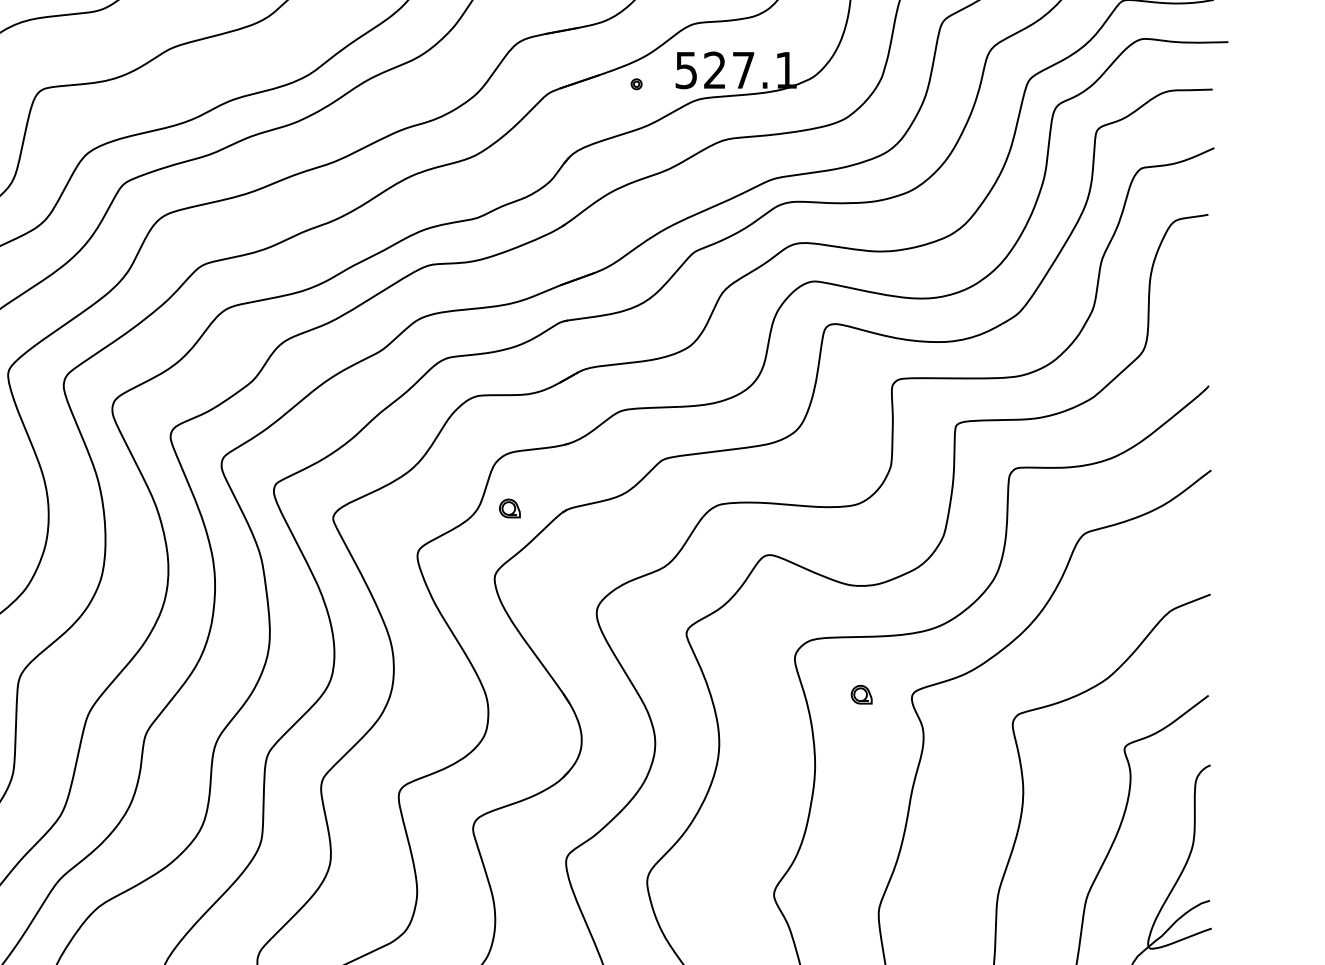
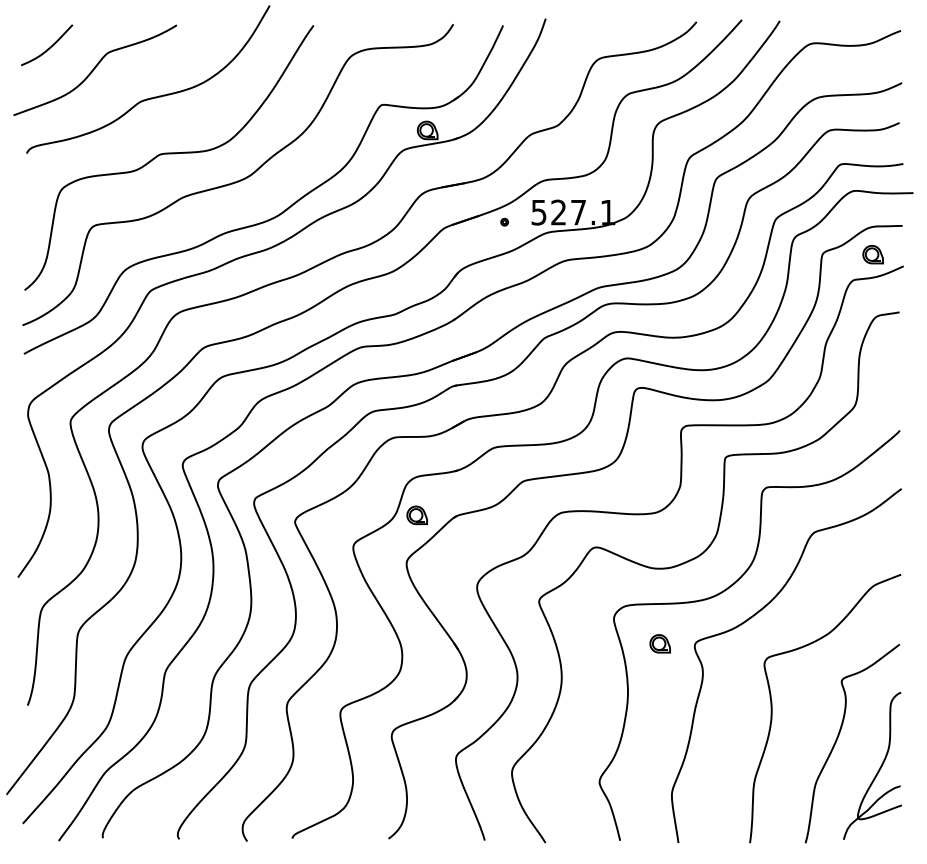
part: (1169, 131) -> (872, 254), added
part: (508, 507) -> (416, 514), size x1.43
part: (860, 694) -> (659, 643), size x1.43

